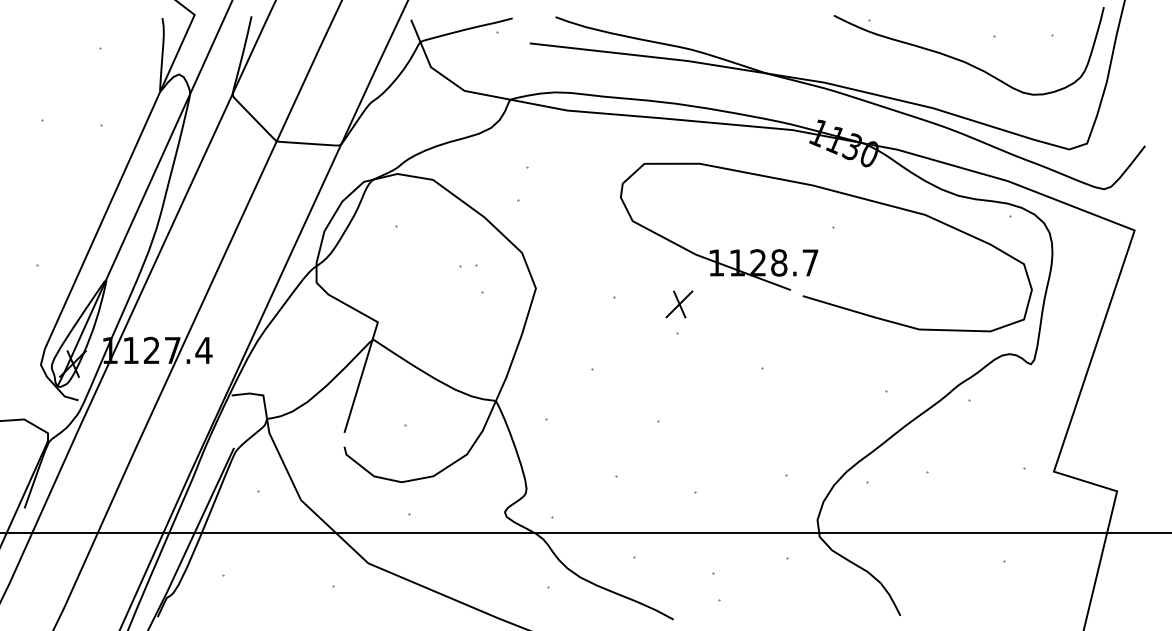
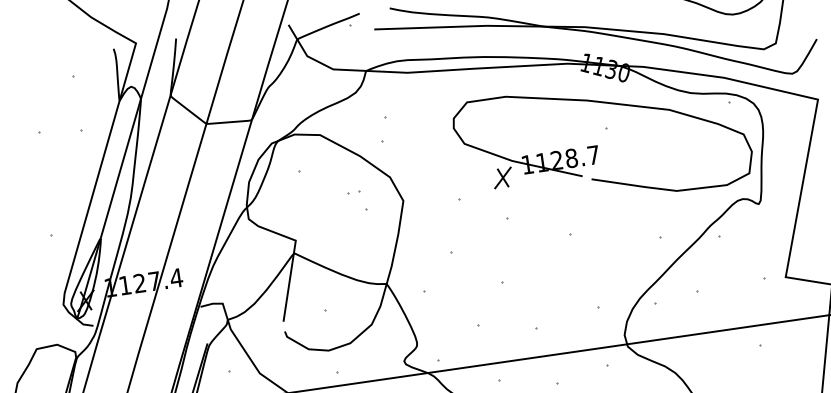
part: (679, 304) -> (503, 178), moved

